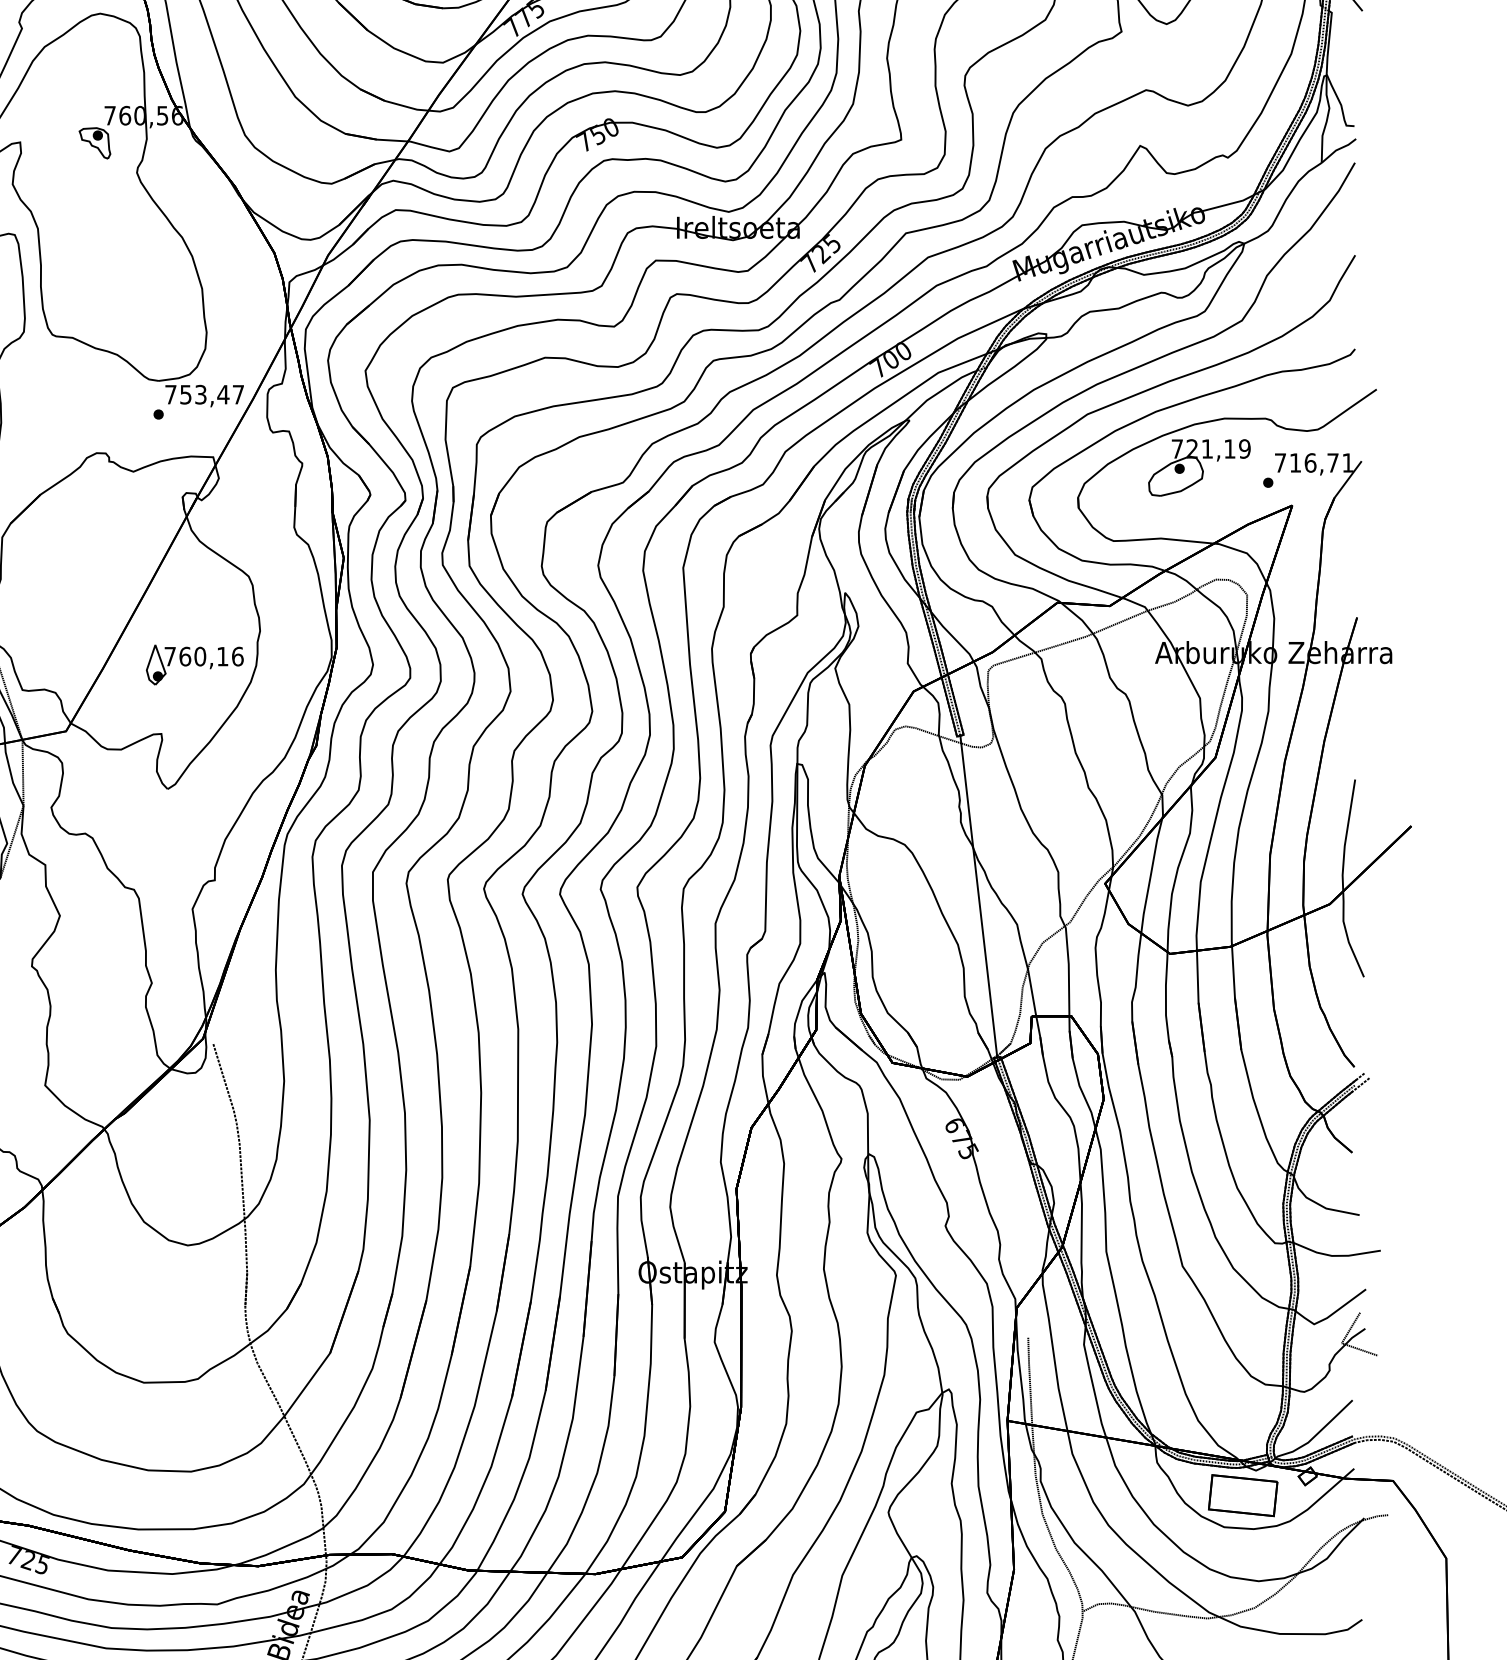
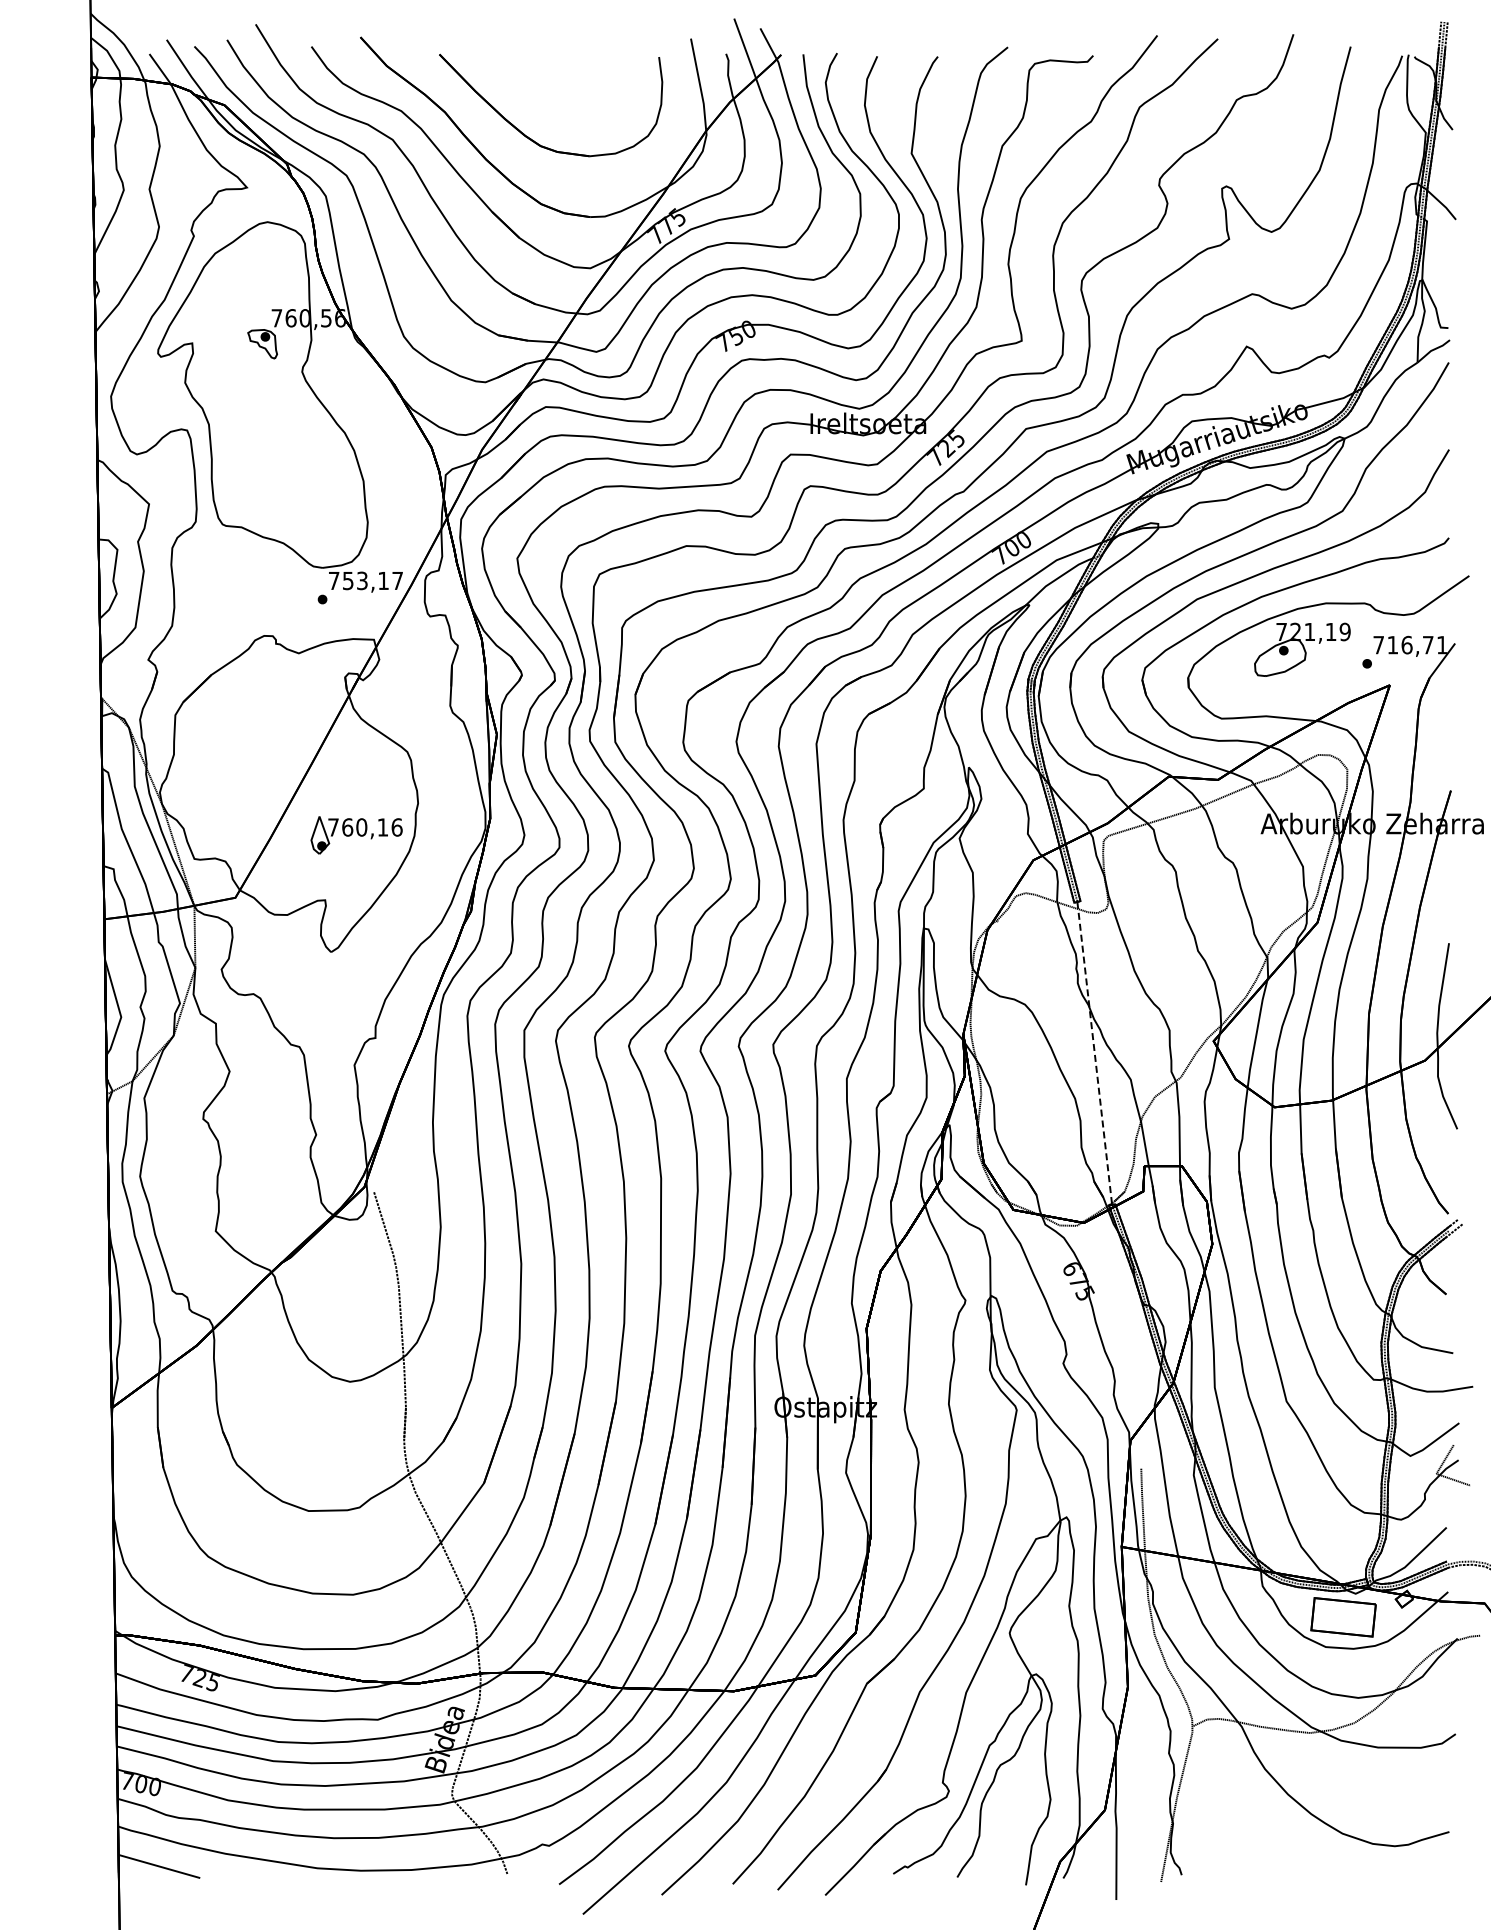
text: (223, 394) -> (383, 580), 753,47 -> 753,17
line: (978, 896) -> (1094, 1053), solid -> dashed

